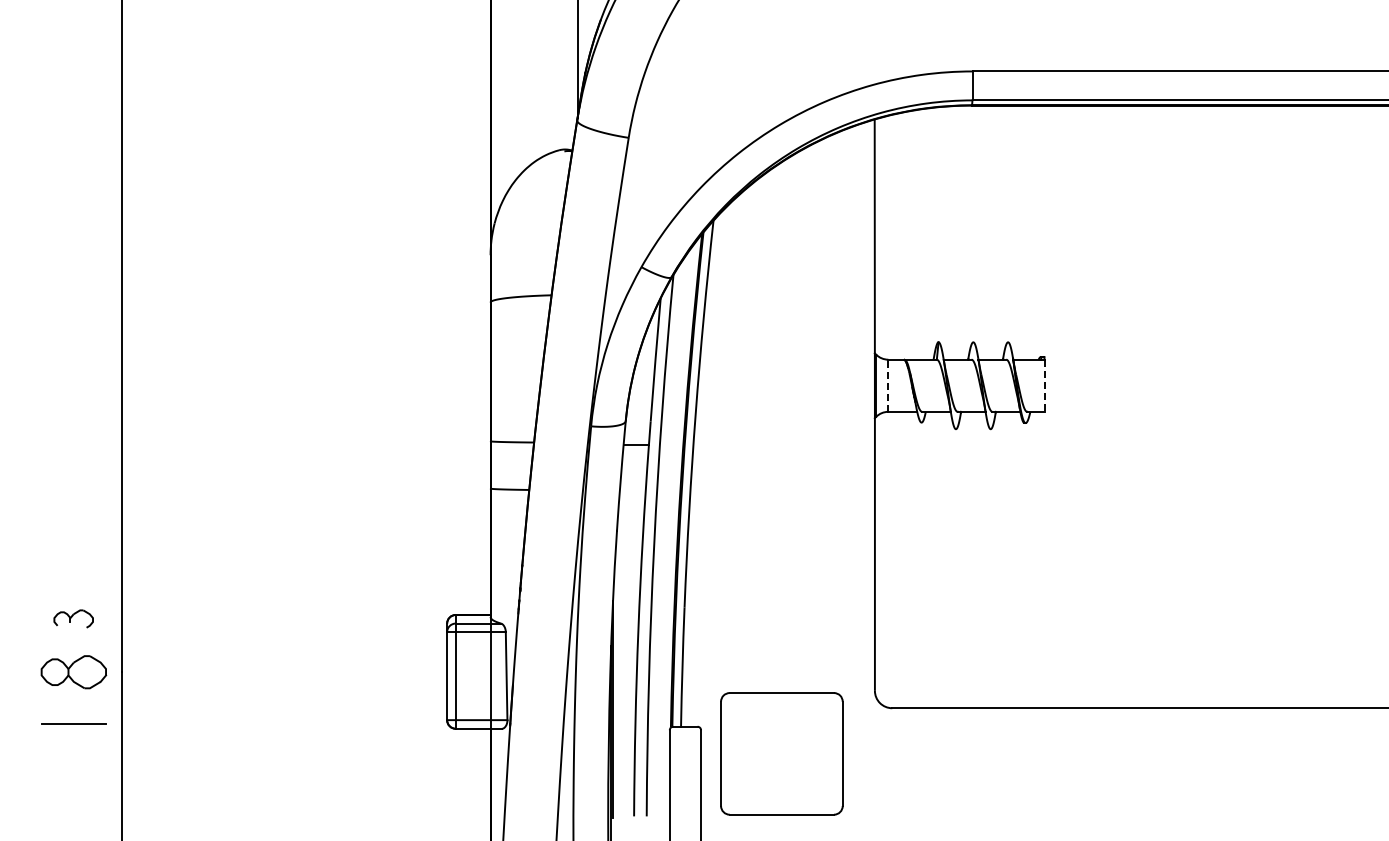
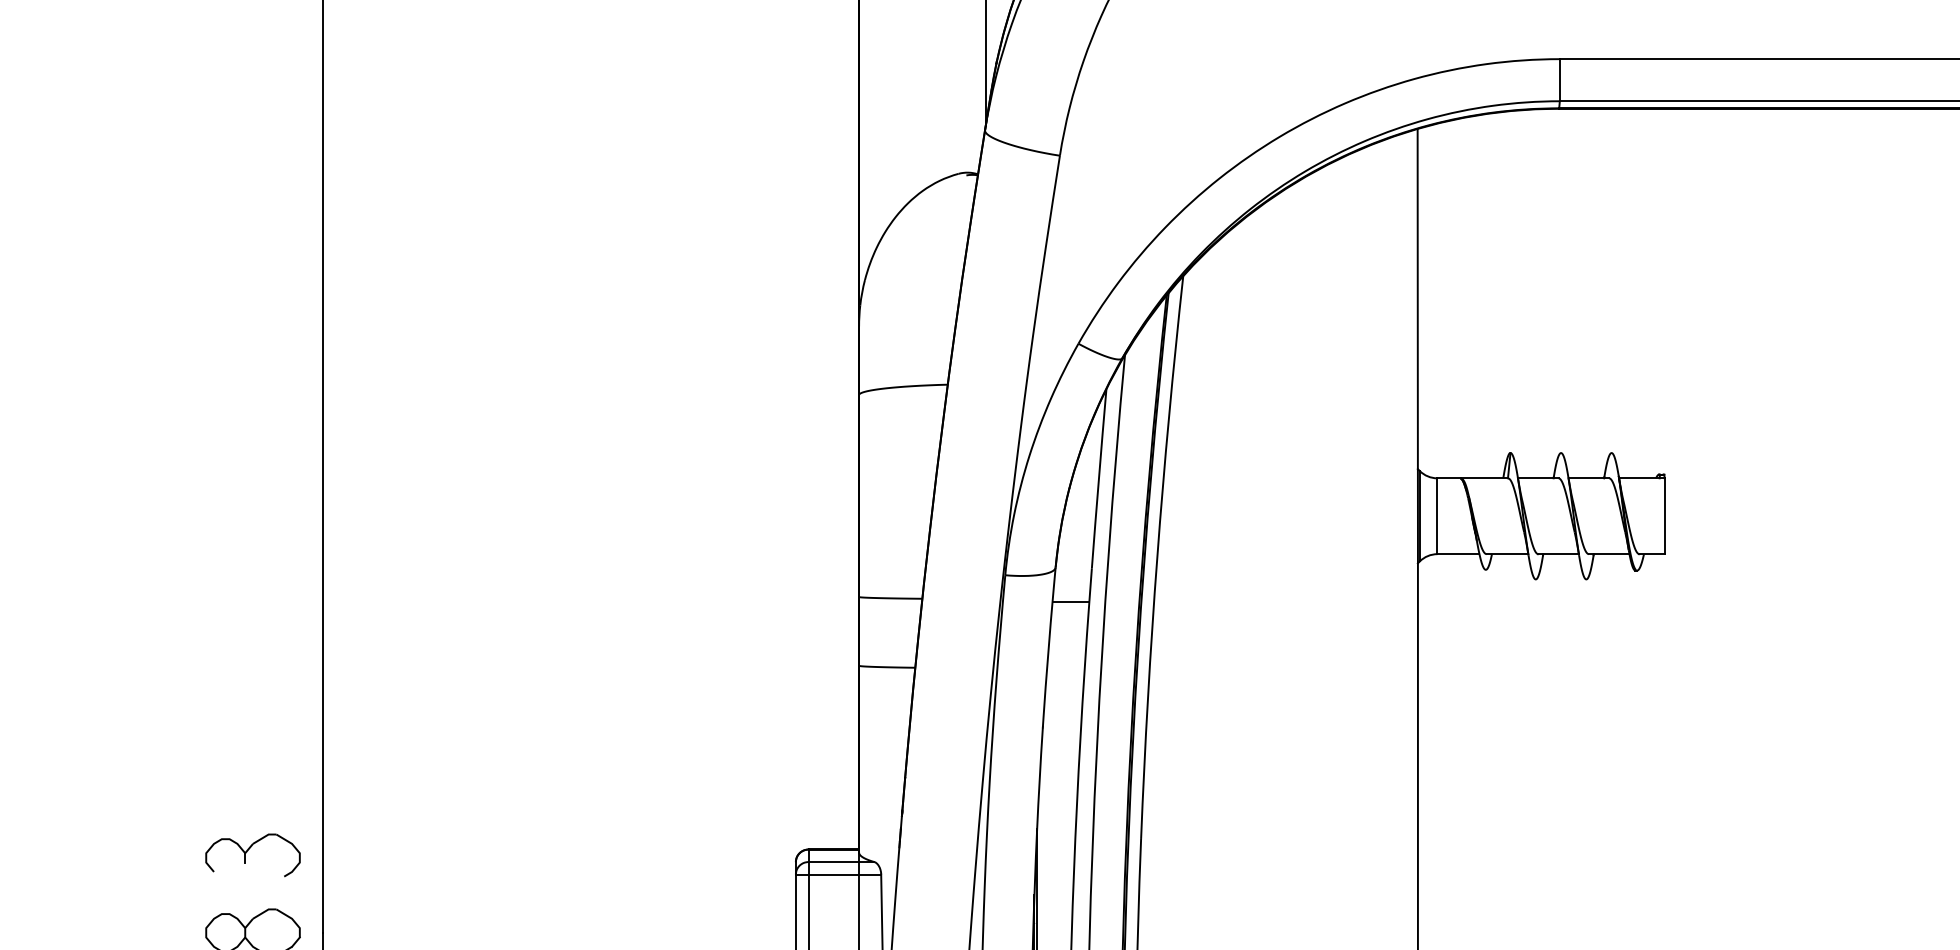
line: (888, 385) -> (1437, 515), dashed -> solid
line: (1044, 386) -> (1664, 517), dashed -> solid
part: (73, 618) -> (252, 854), size x1.67

